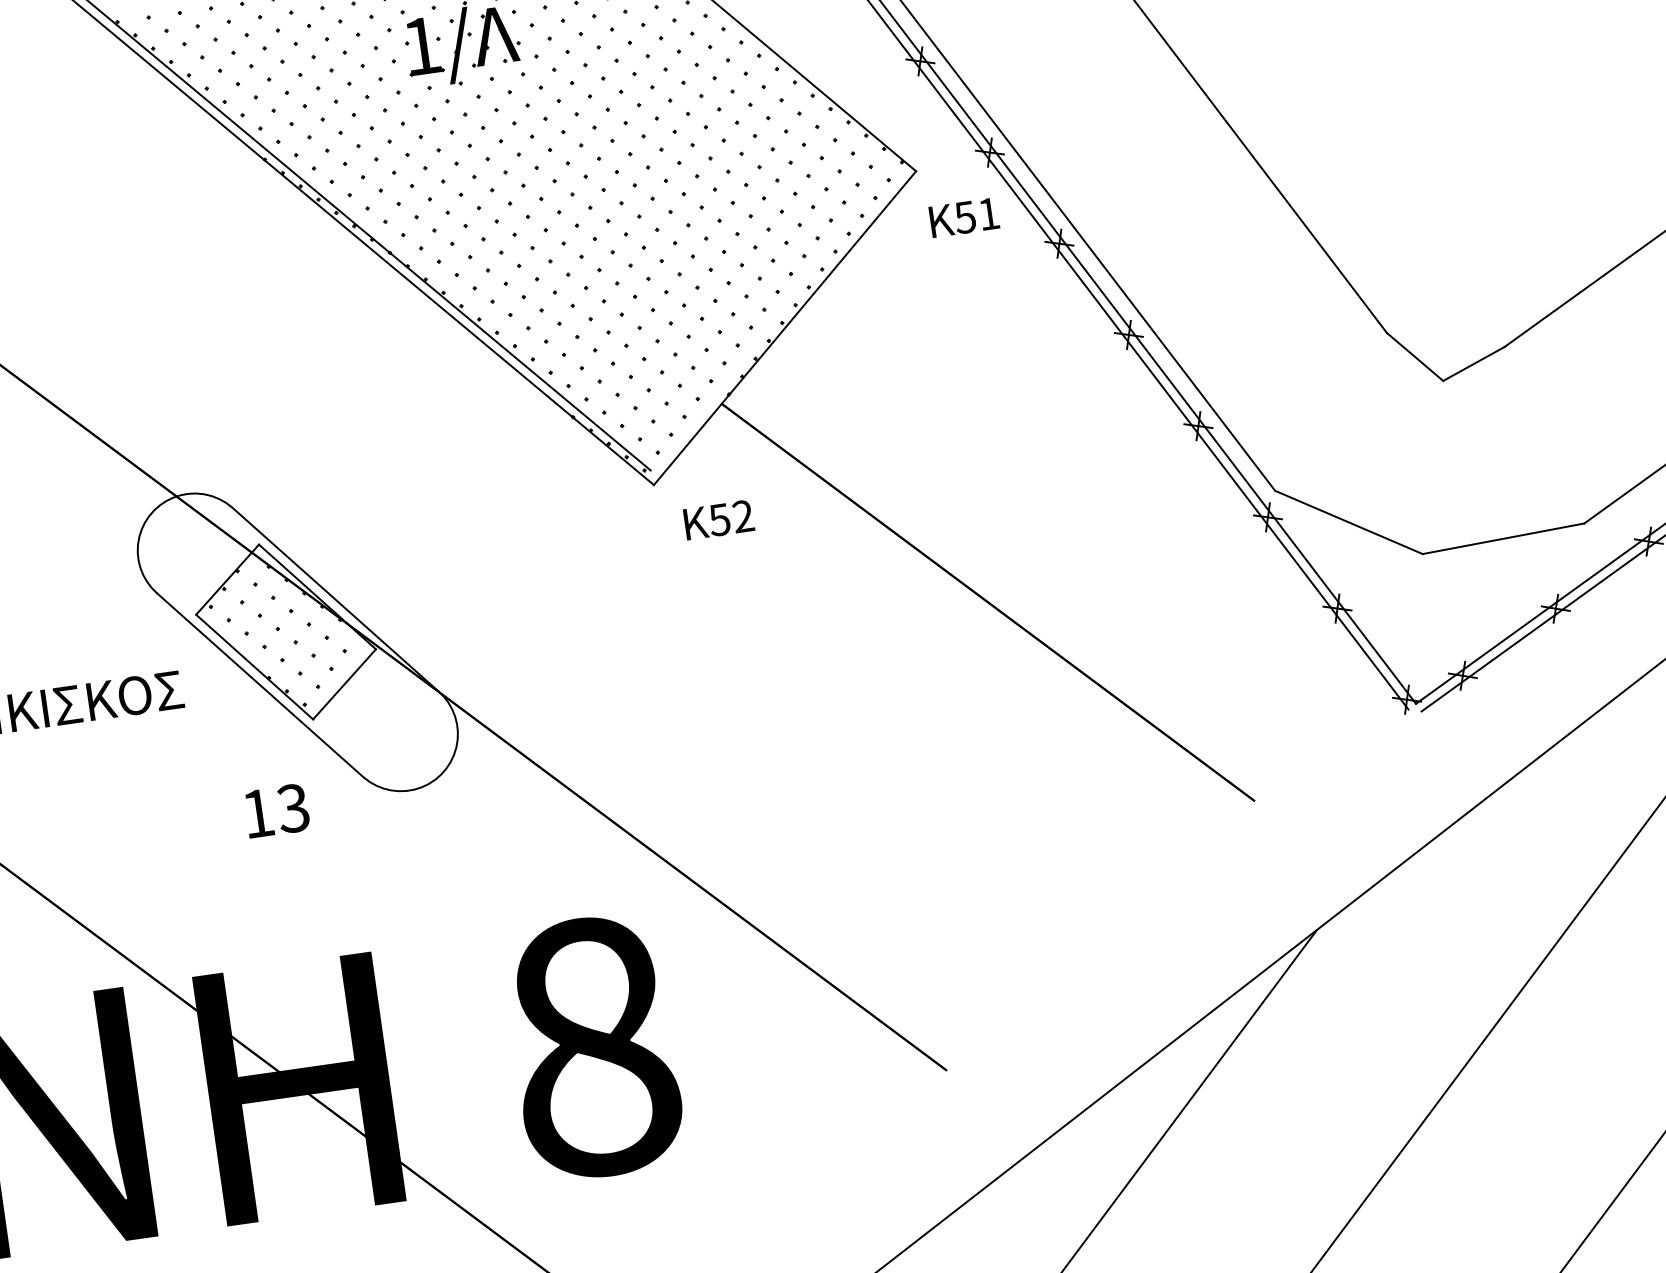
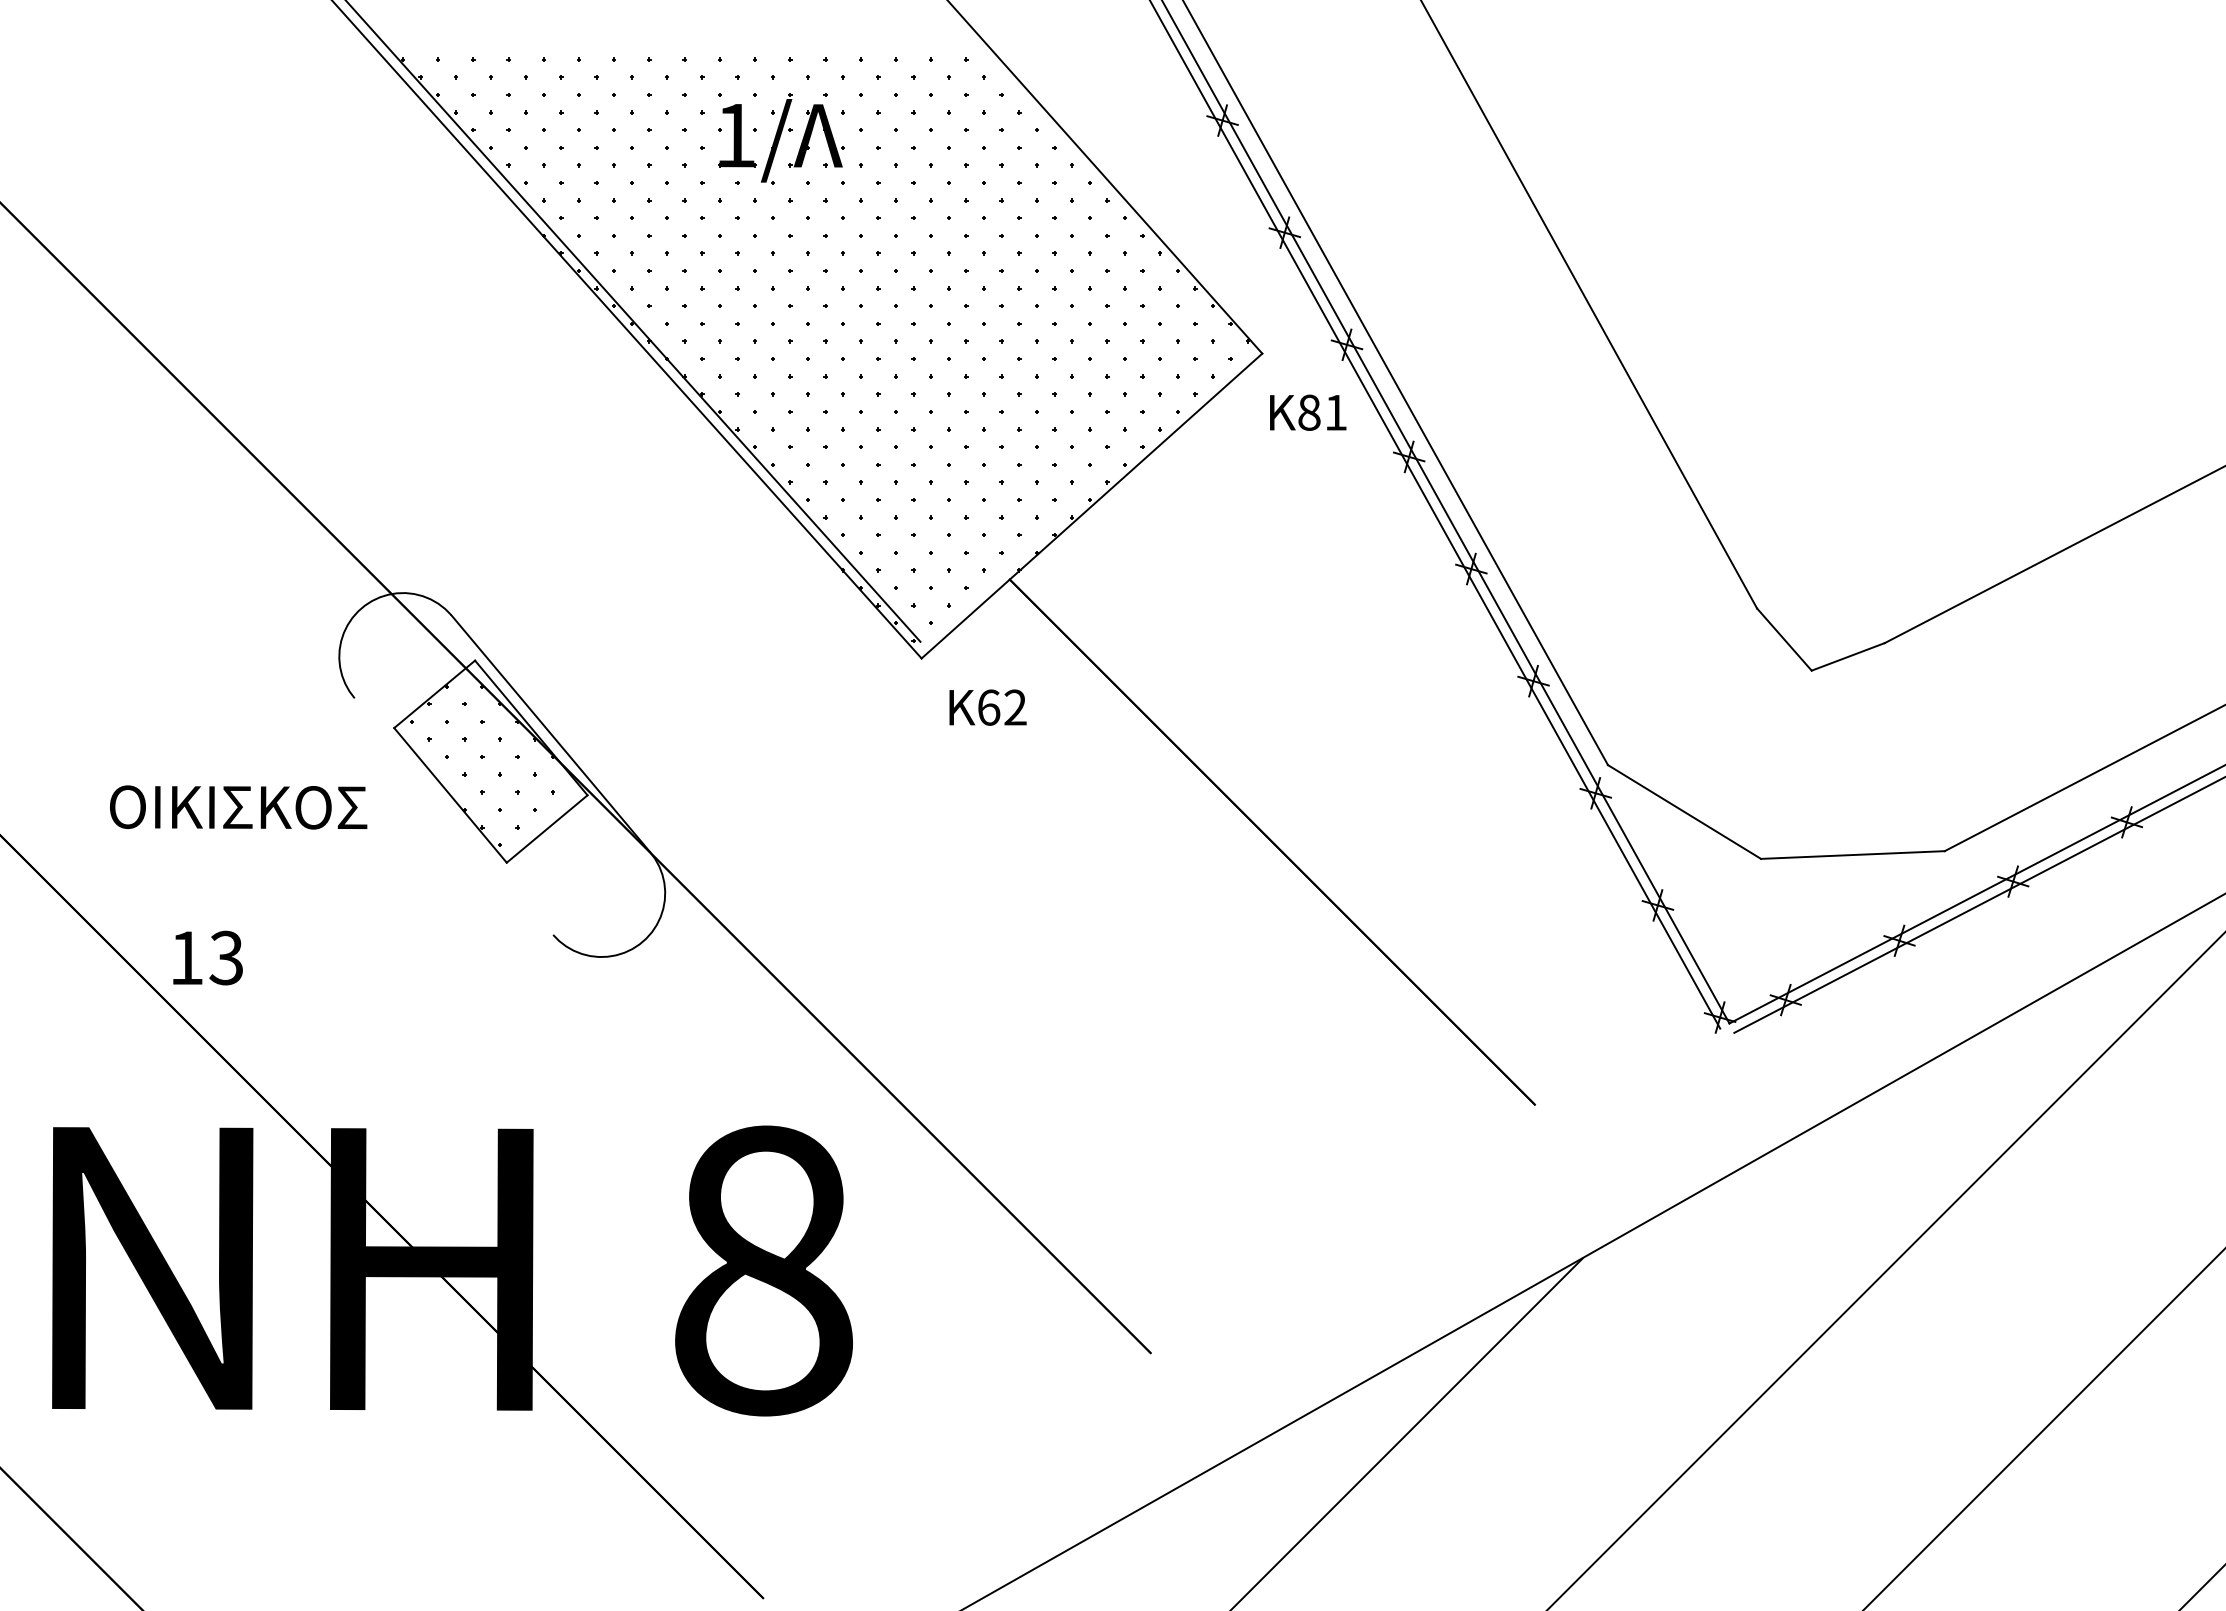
text: (964, 217) -> (1308, 412), 51 -> 81
text: (719, 519) -> (988, 707), 52 -> 62
line: (260, 685) -> (453, 816), removed
text: (276, 810) -> (207, 957), moved

